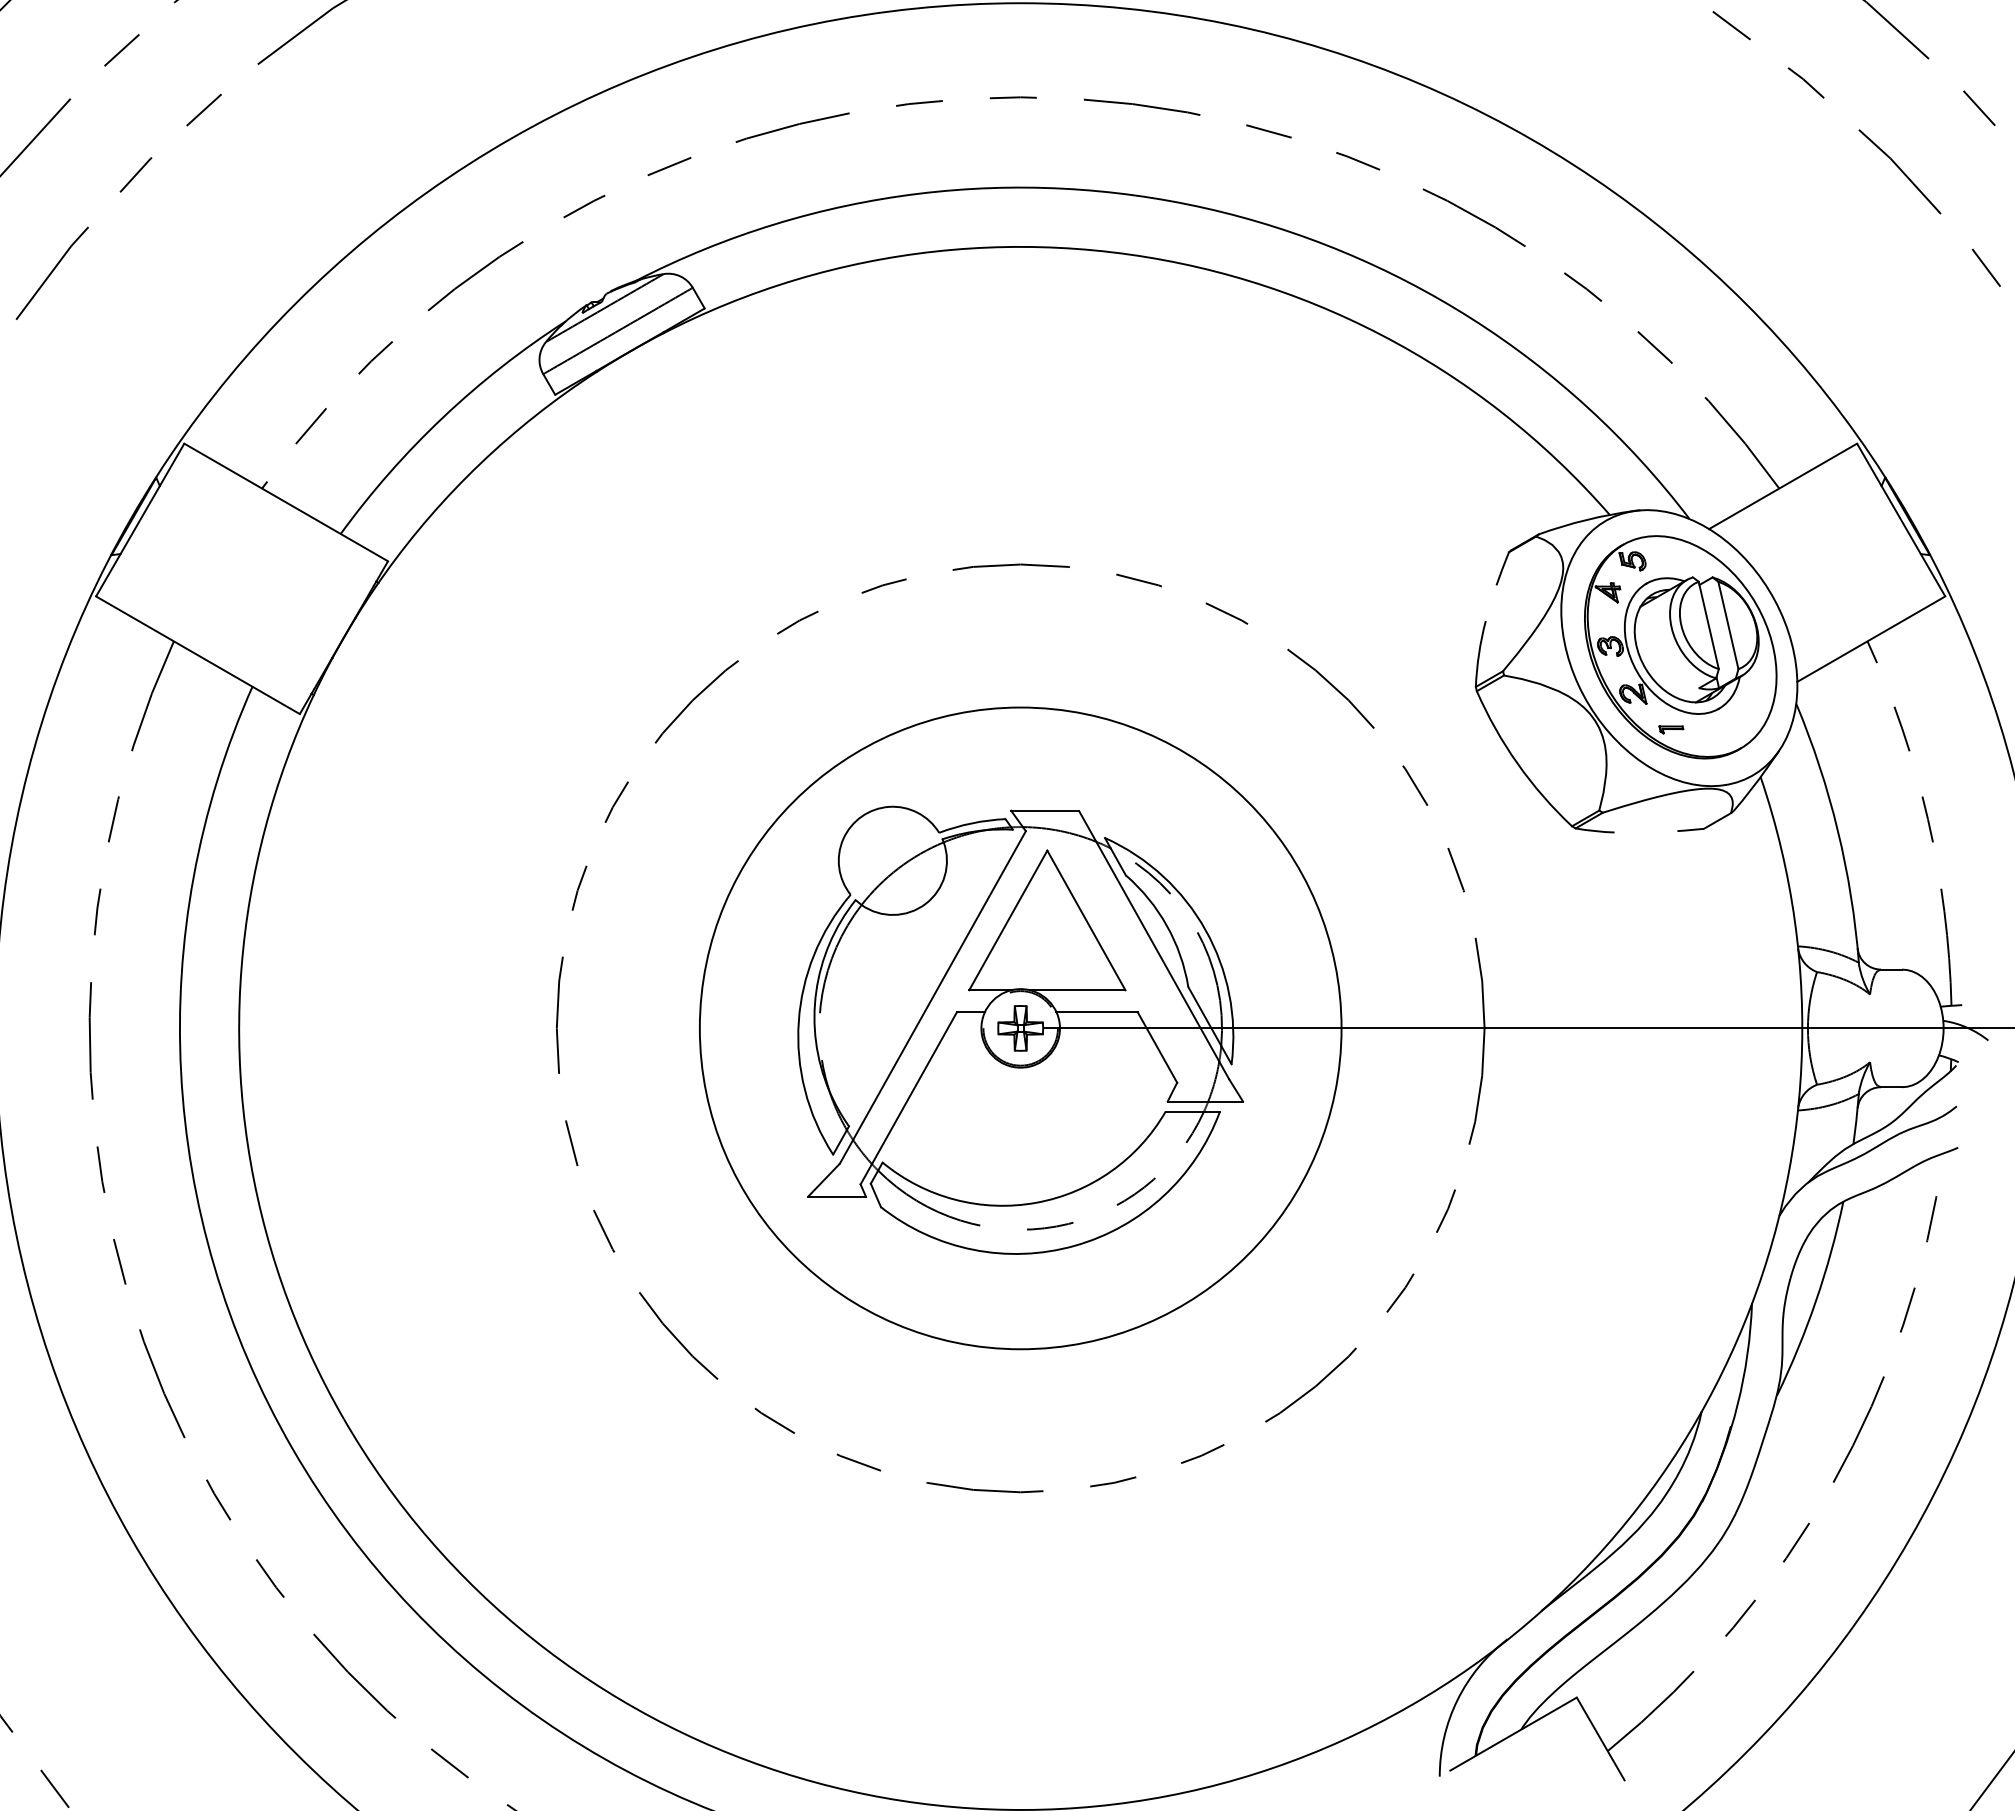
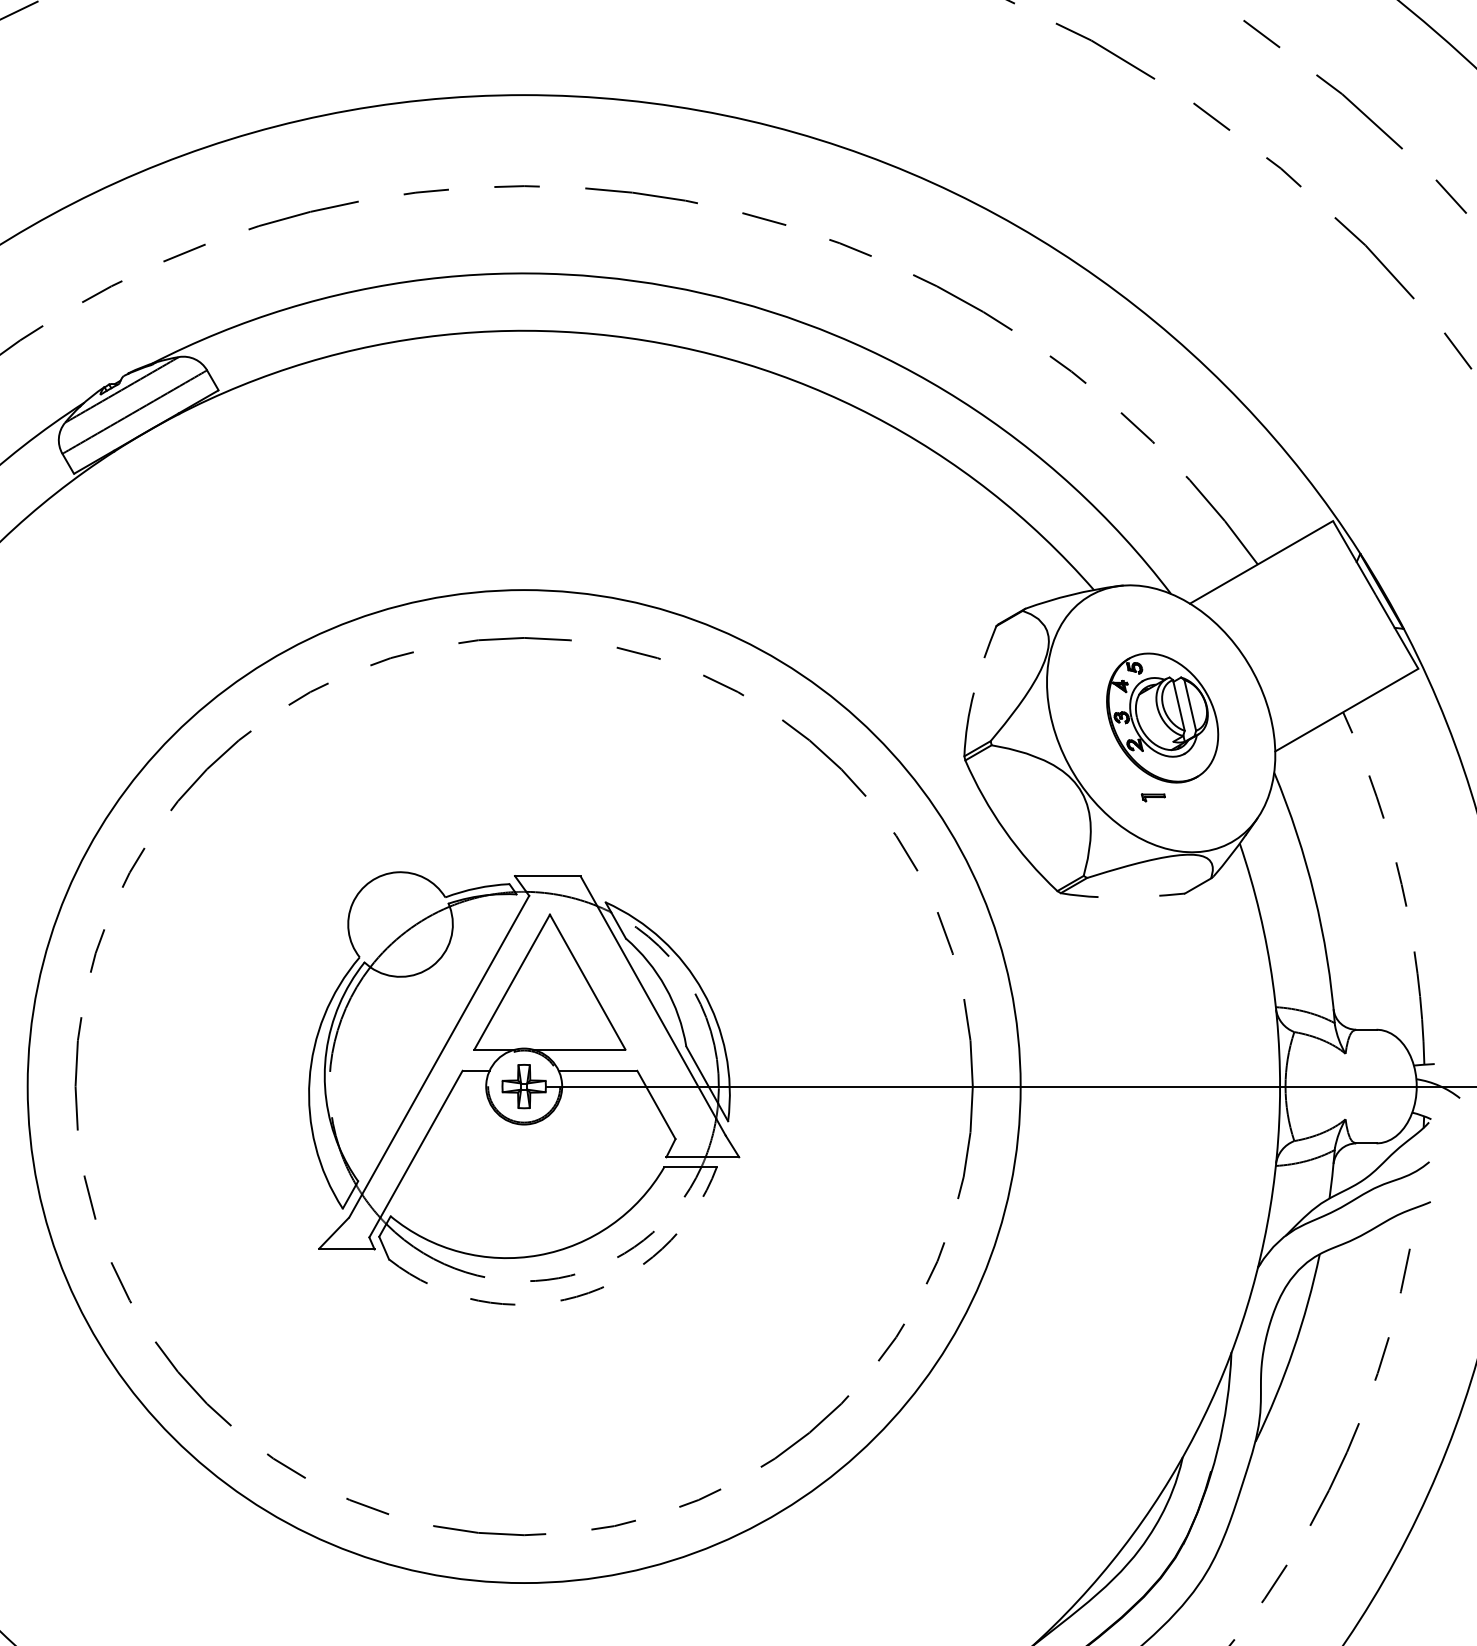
part: (1680, 647) -> (1162, 718), size x0.6
circle: (1020, 1028) -> (523, 1086), size x1.6
arc: (1074, 1245) -> (576, 1296), solid -> dashed

